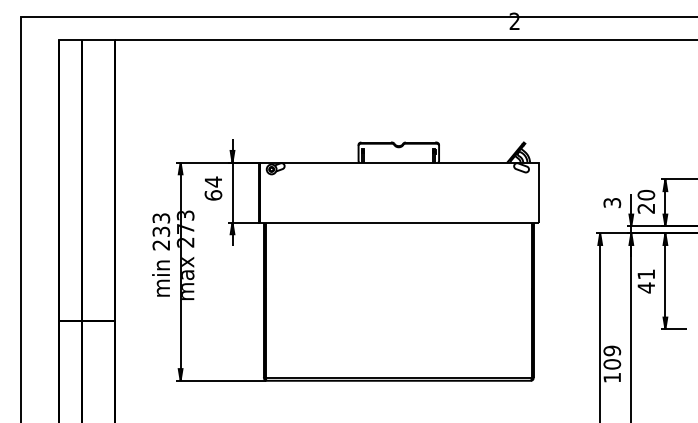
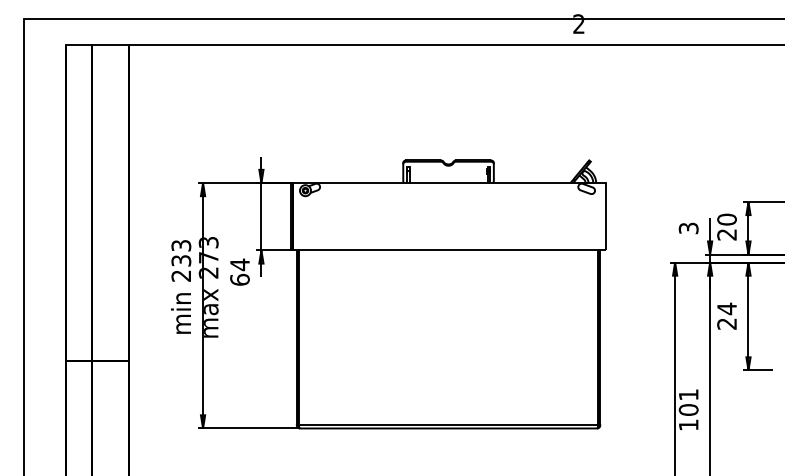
text: (213, 187) -> (239, 271), moved
text: (645, 281) -> (726, 316), 41 -> 24
text: (612, 350) -> (688, 394), 109 -> 101

